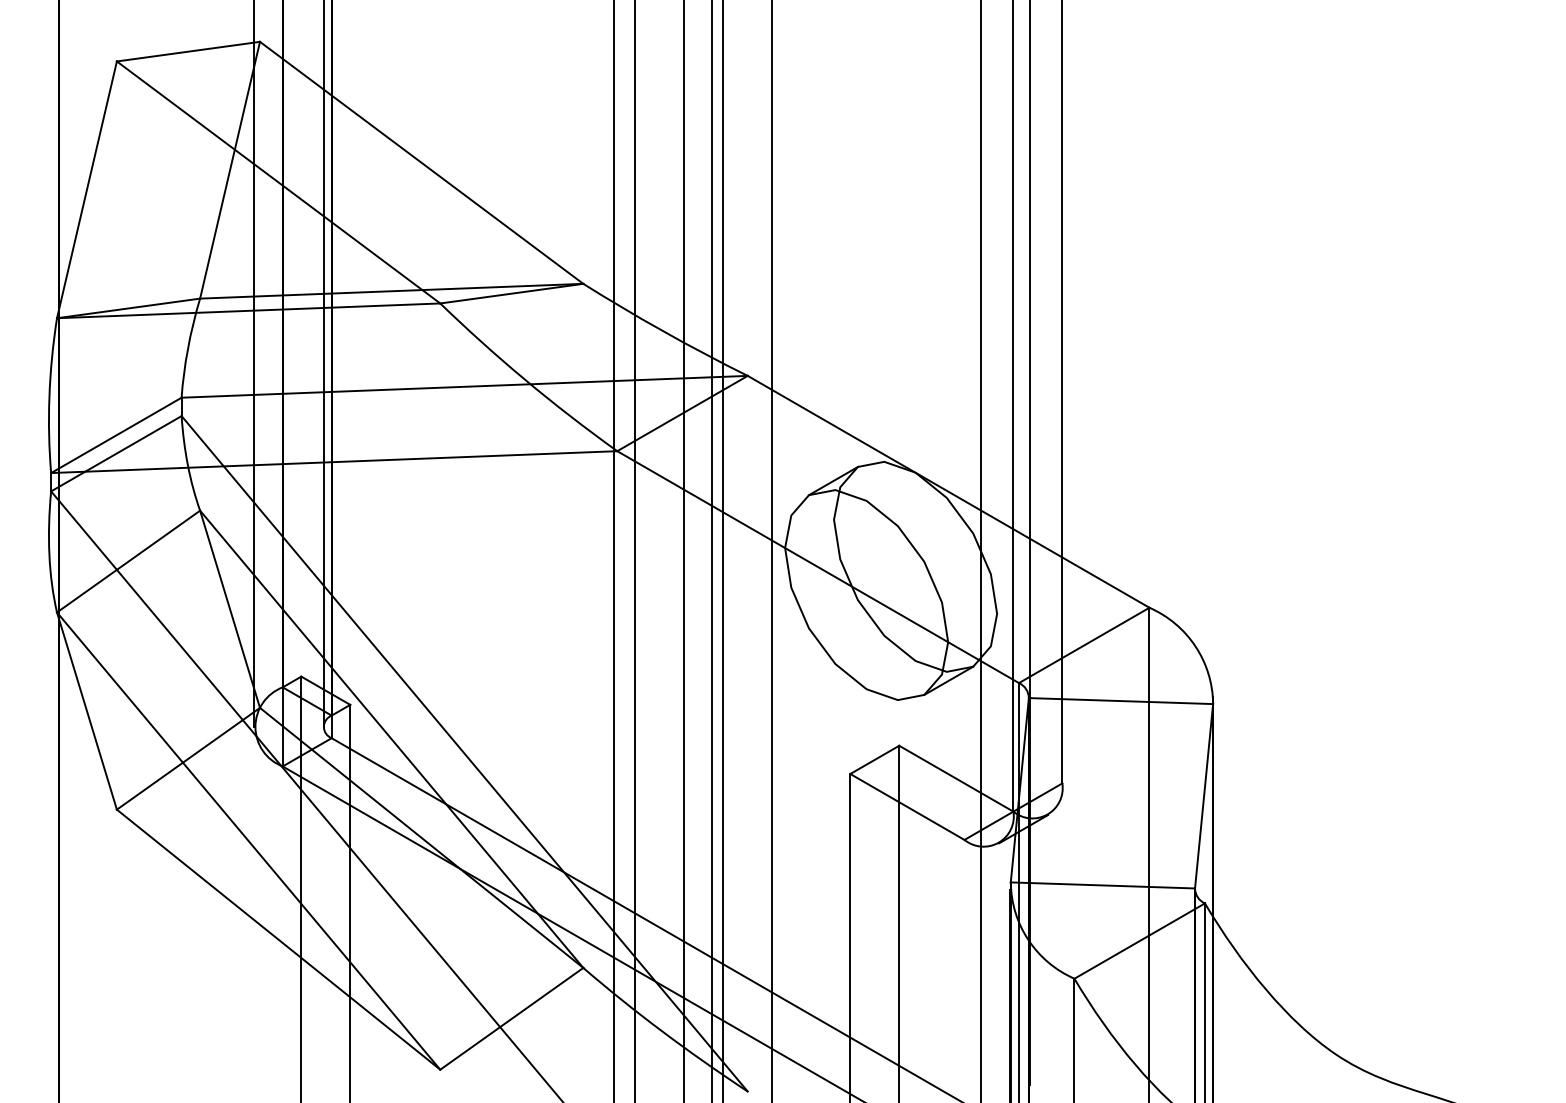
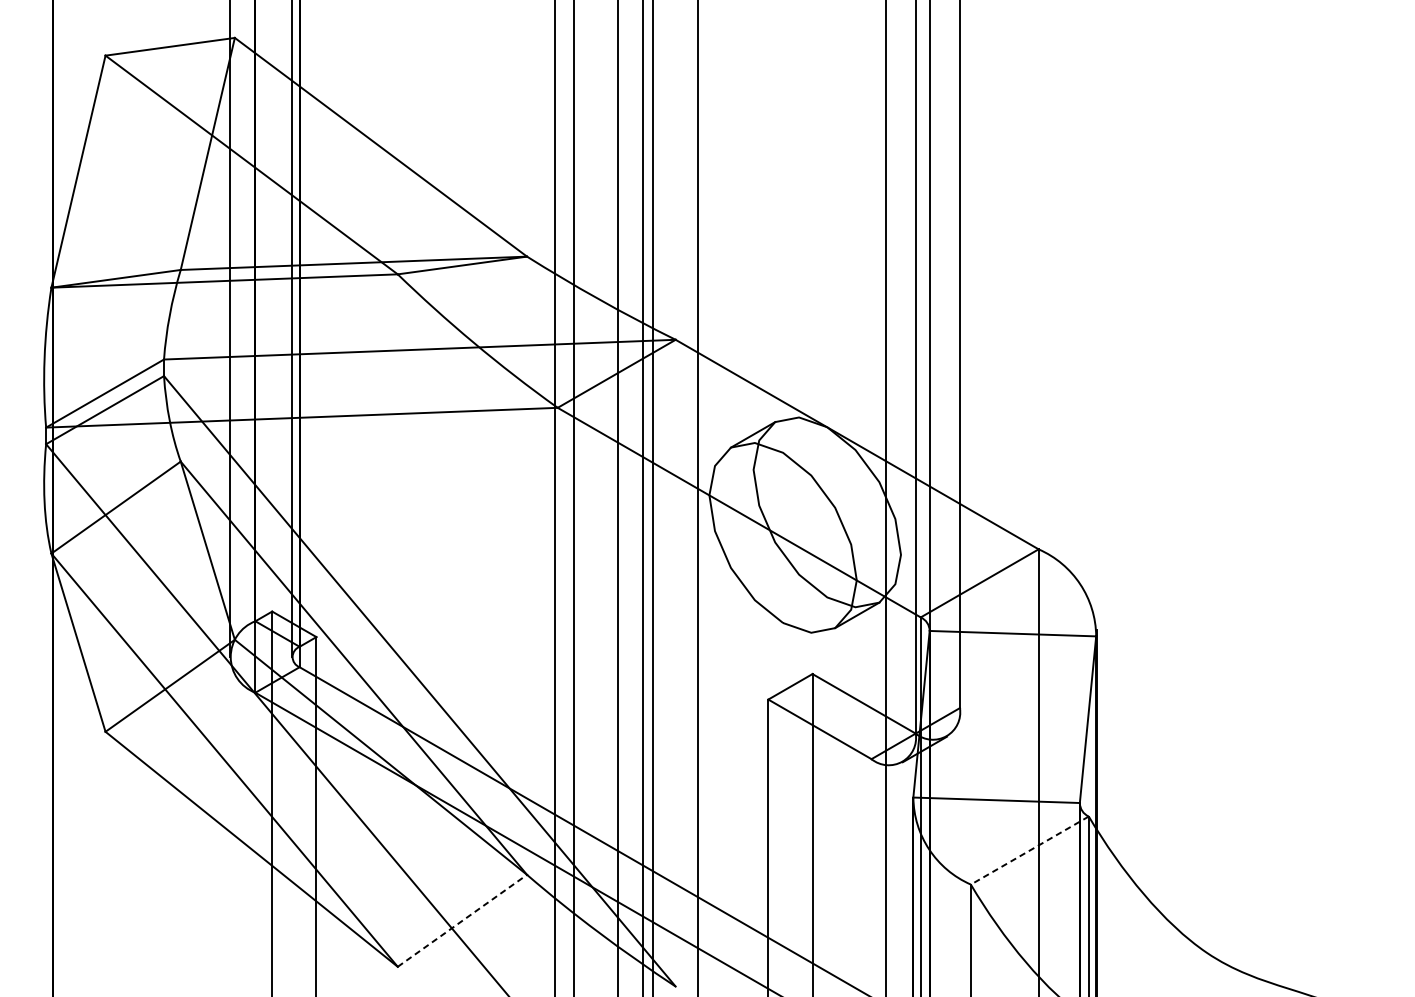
line: (1139, 941) -> (1029, 850), solid -> dashed
line: (511, 1018) -> (462, 920), solid -> dashed

